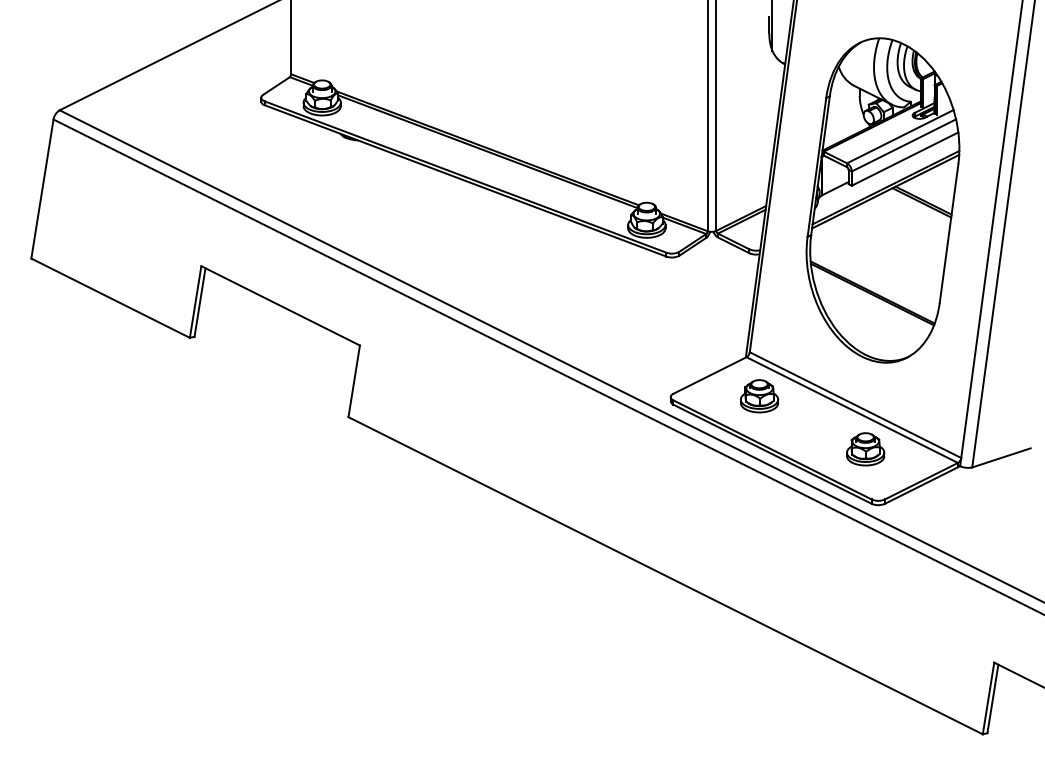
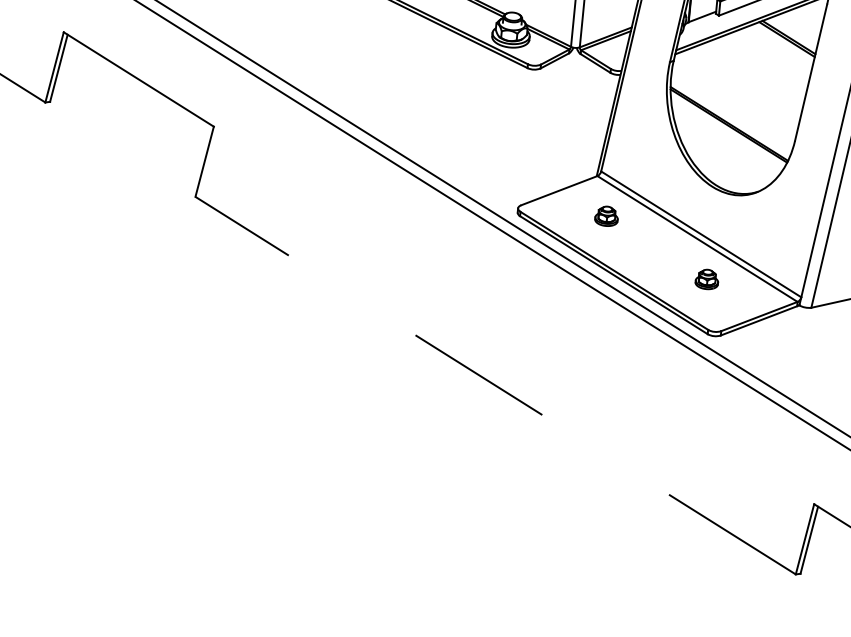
part: (759, 396) -> (606, 216), size x0.6
part: (865, 449) -> (706, 279), size x0.6
line: (665, 575) -> (495, 385), solid -> dashed

